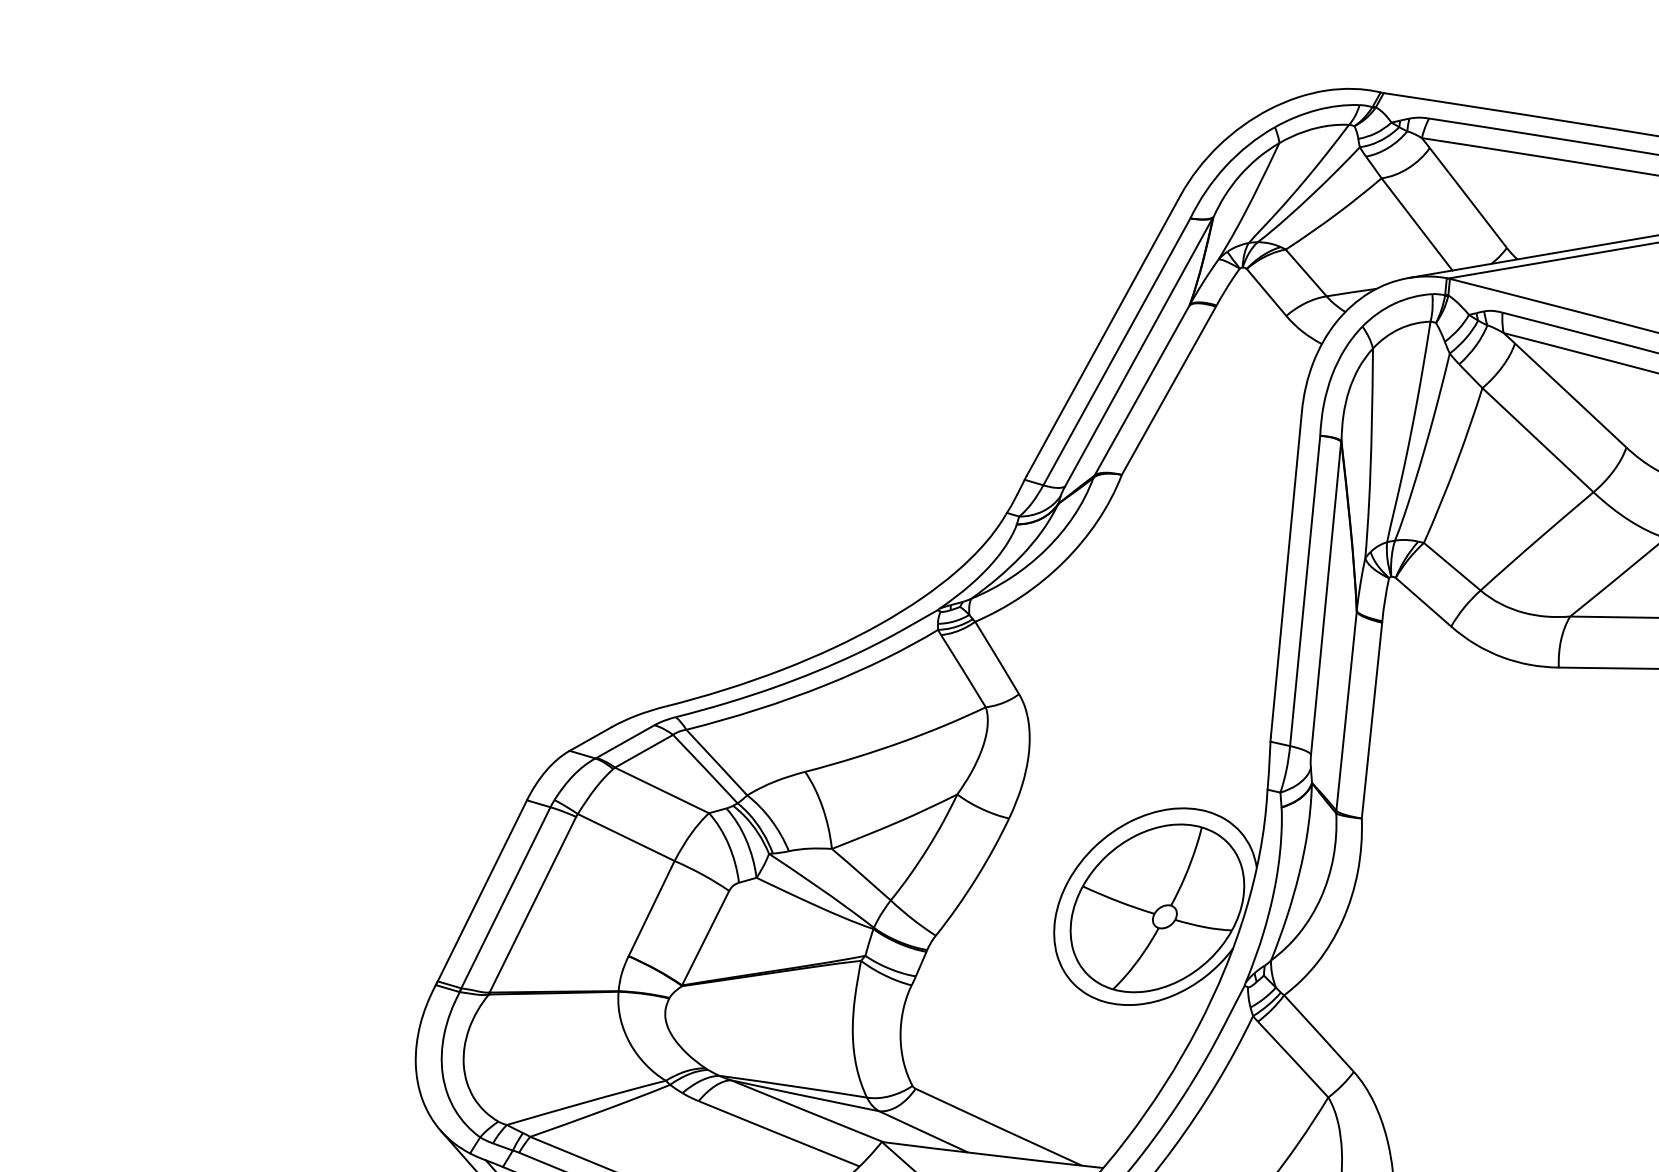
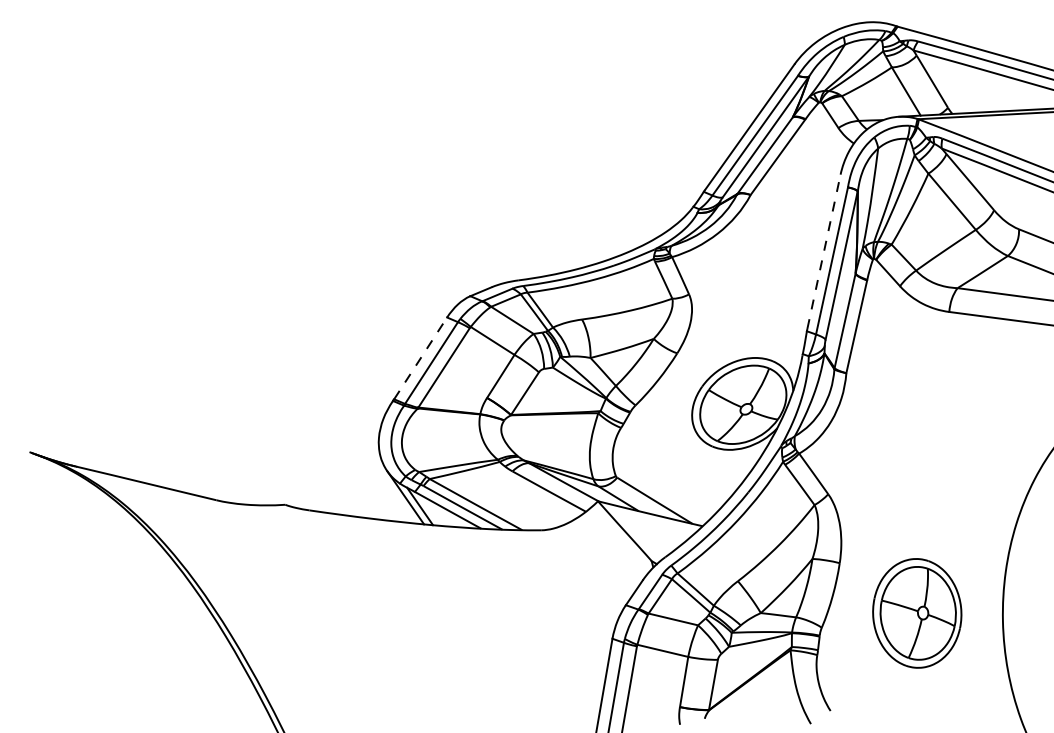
line: (1285, 573) -> (823, 251), solid -> dashed
line: (482, 891) -> (420, 358), solid -> dashed

